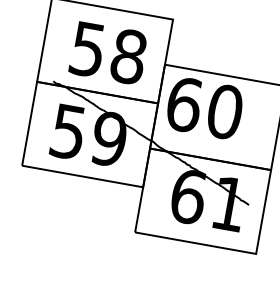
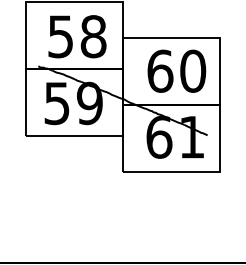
text: (204, 107) -> (176, 70), moved

